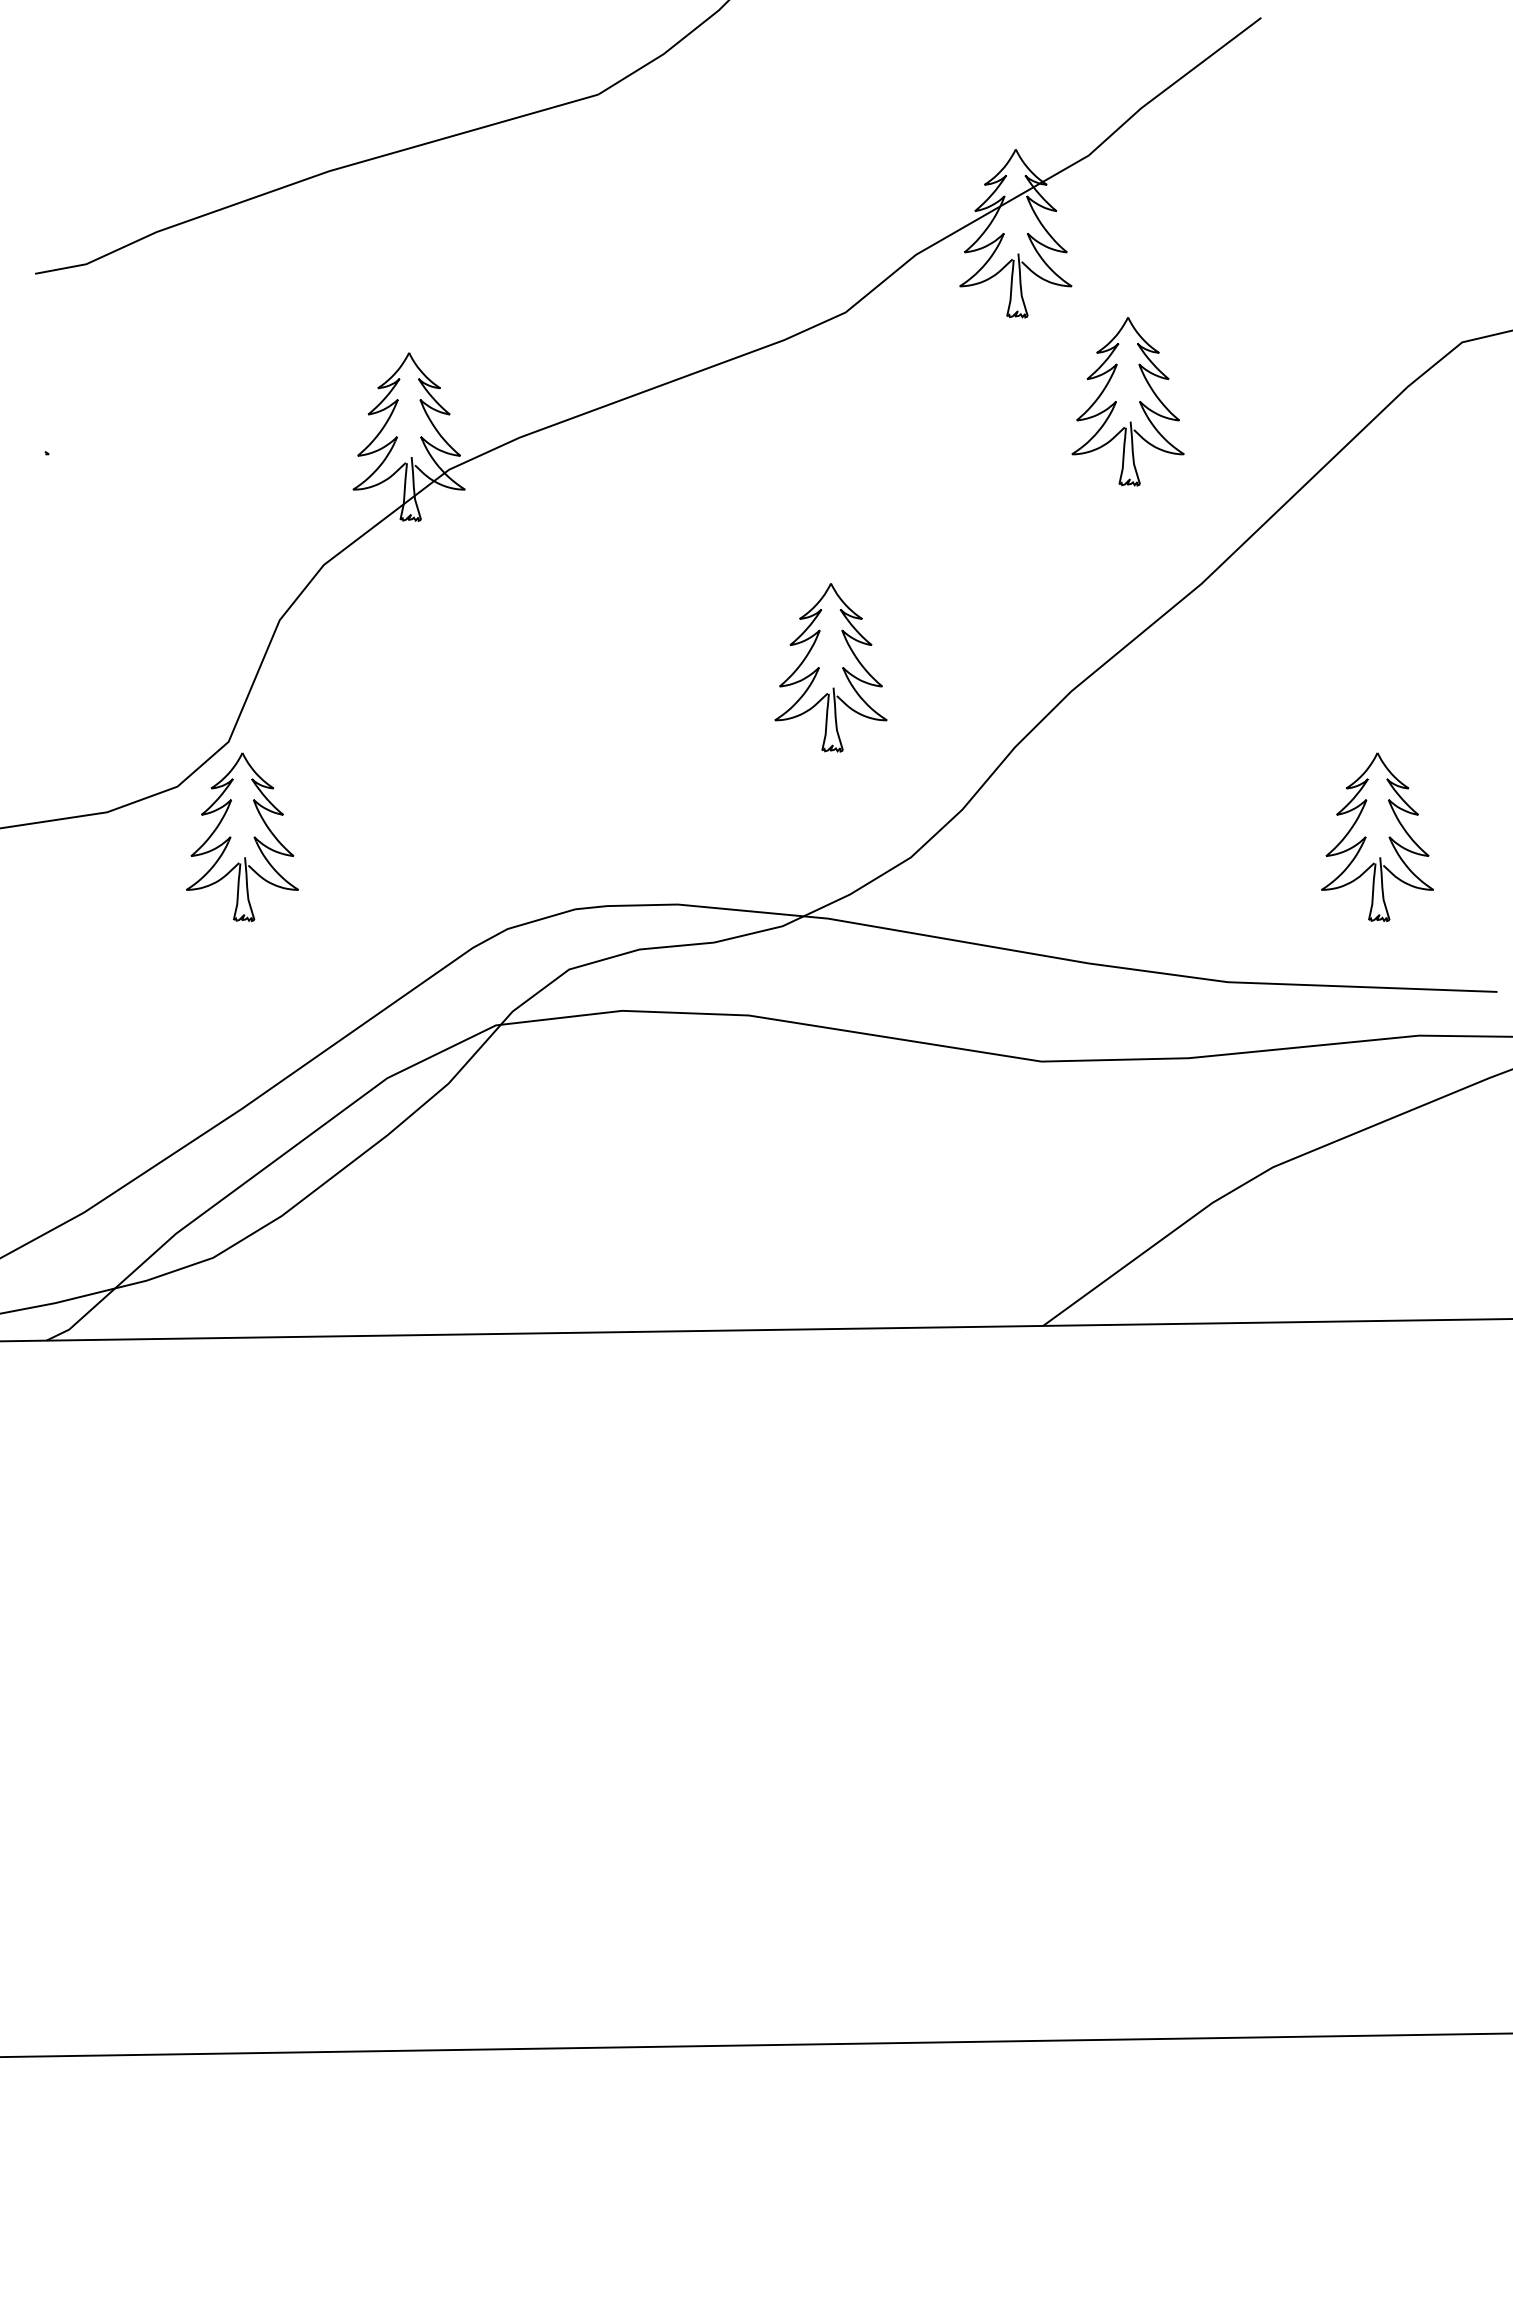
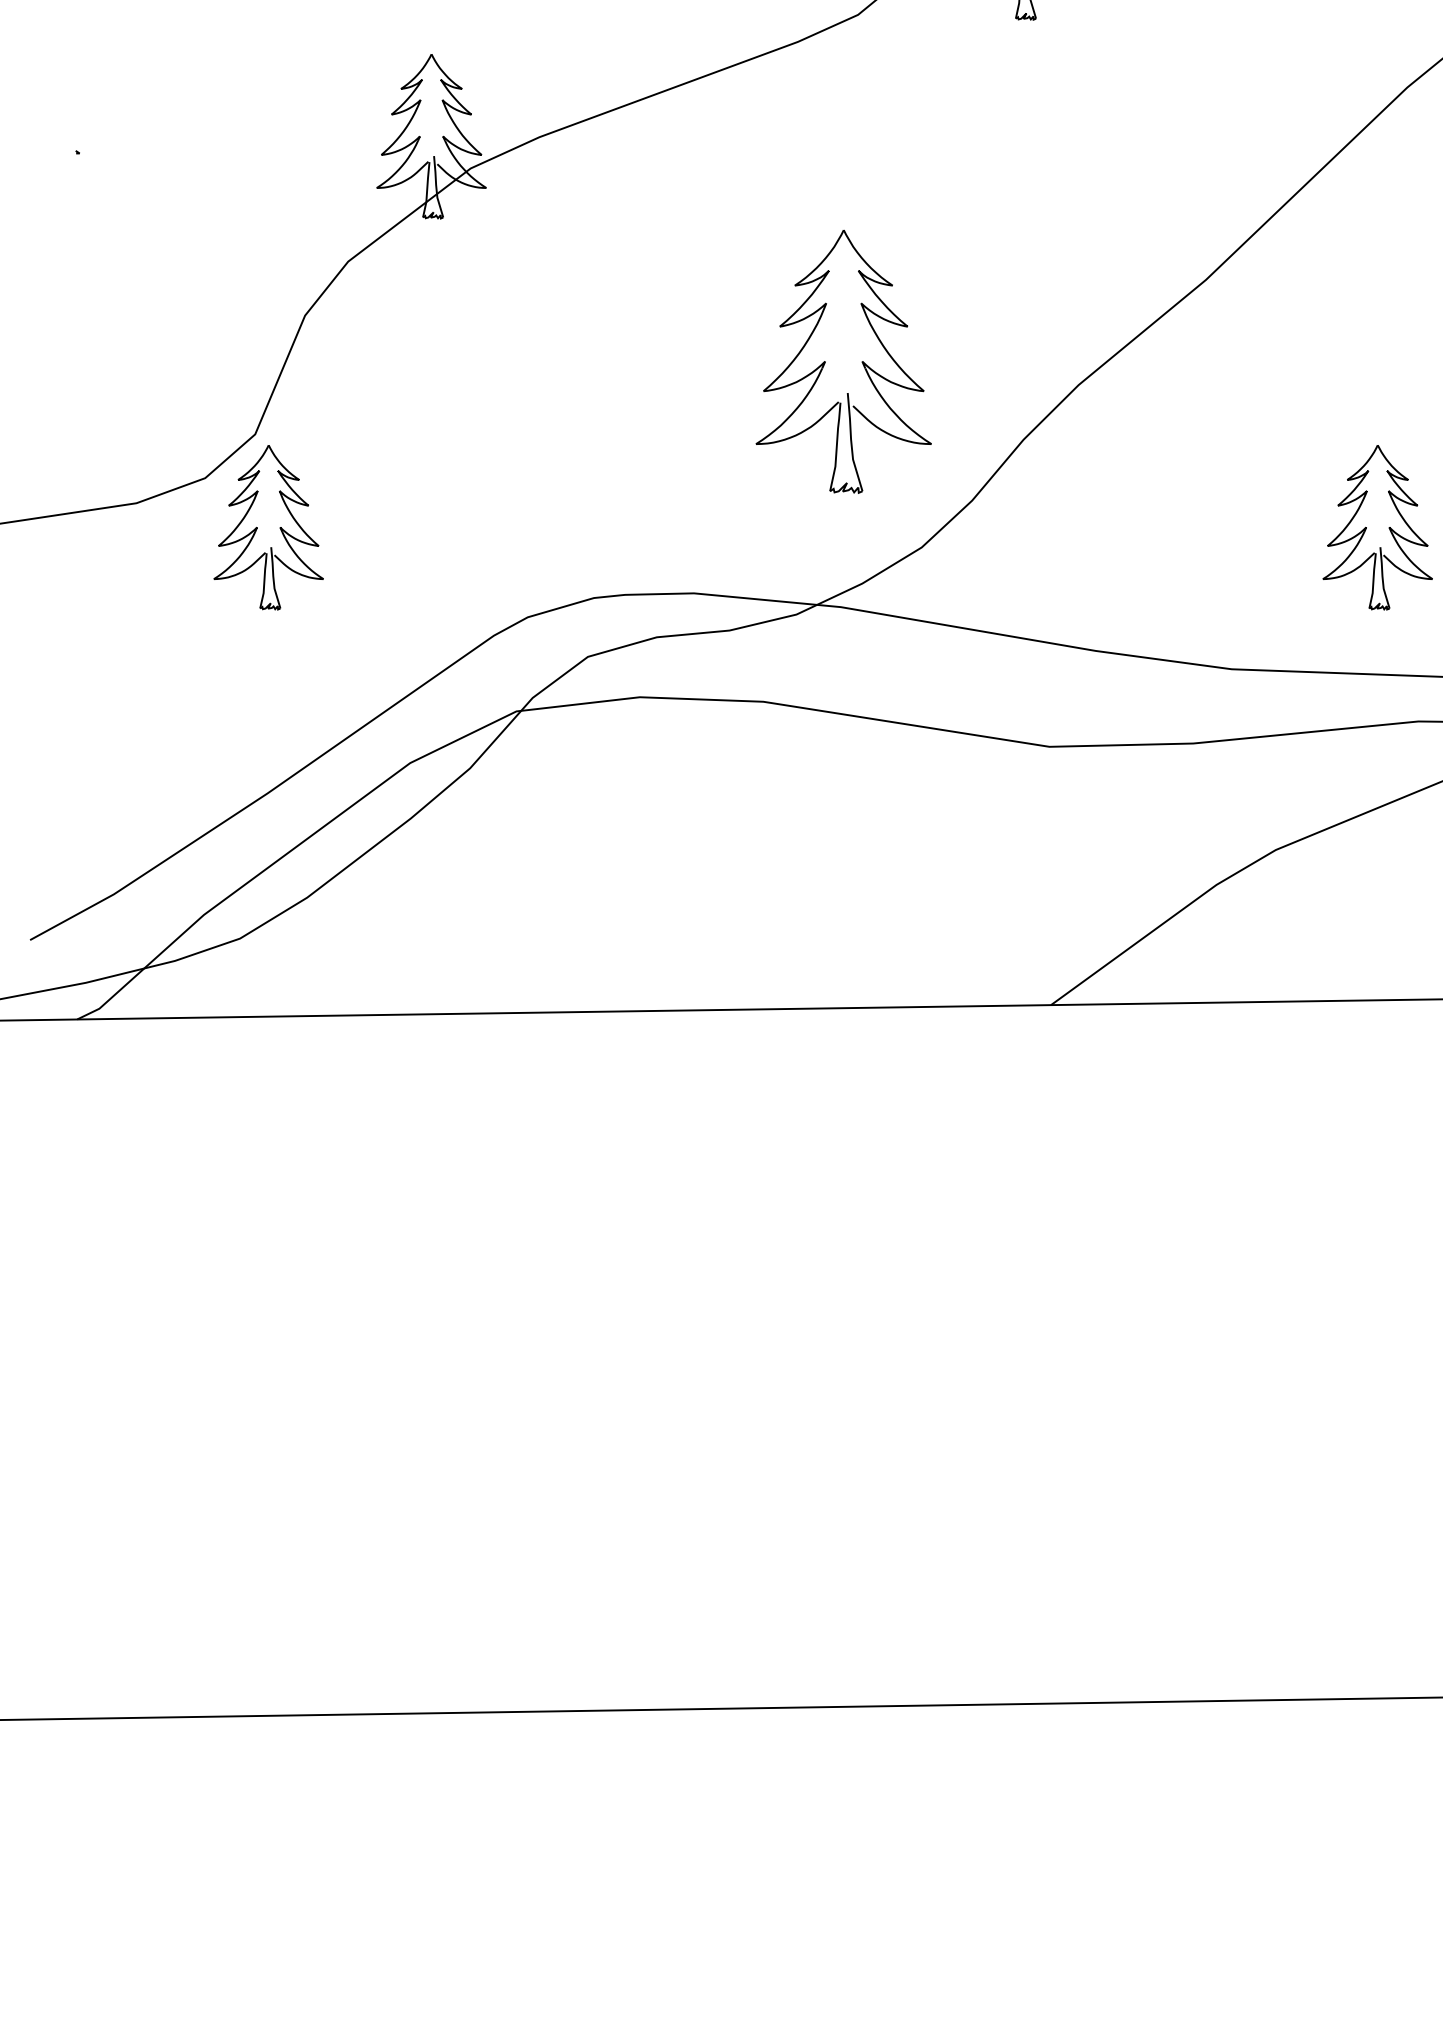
part: (1127, 401) -> (1133, 101), removed
part: (830, 667) -> (843, 361), size x1.6

